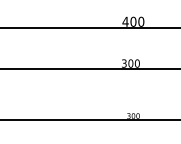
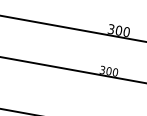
text: (125, 21) -> (111, 28), 400 -> 300

